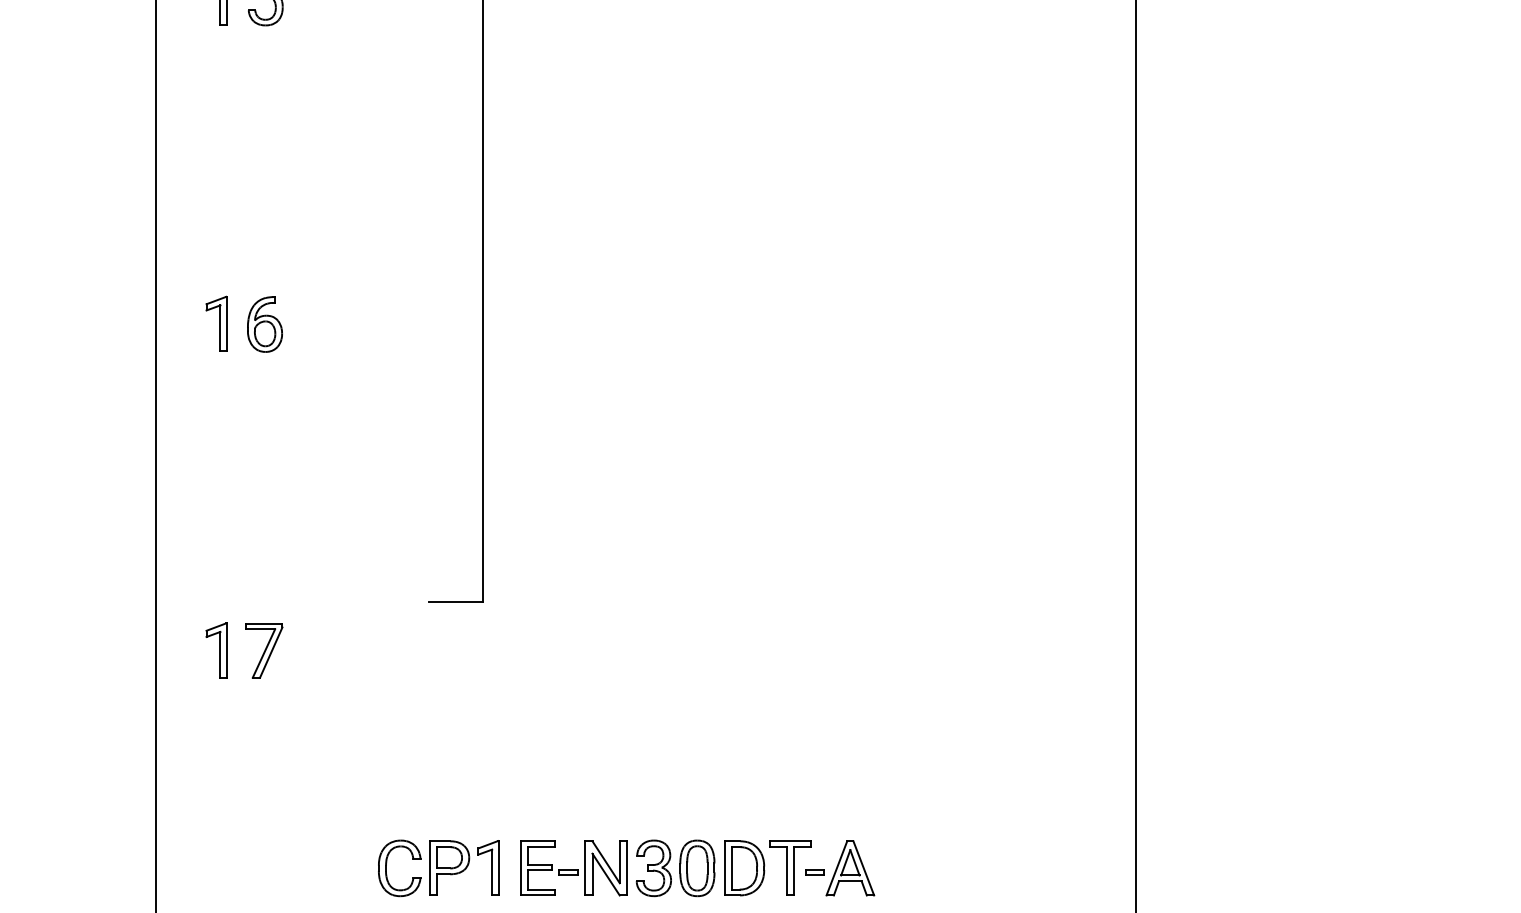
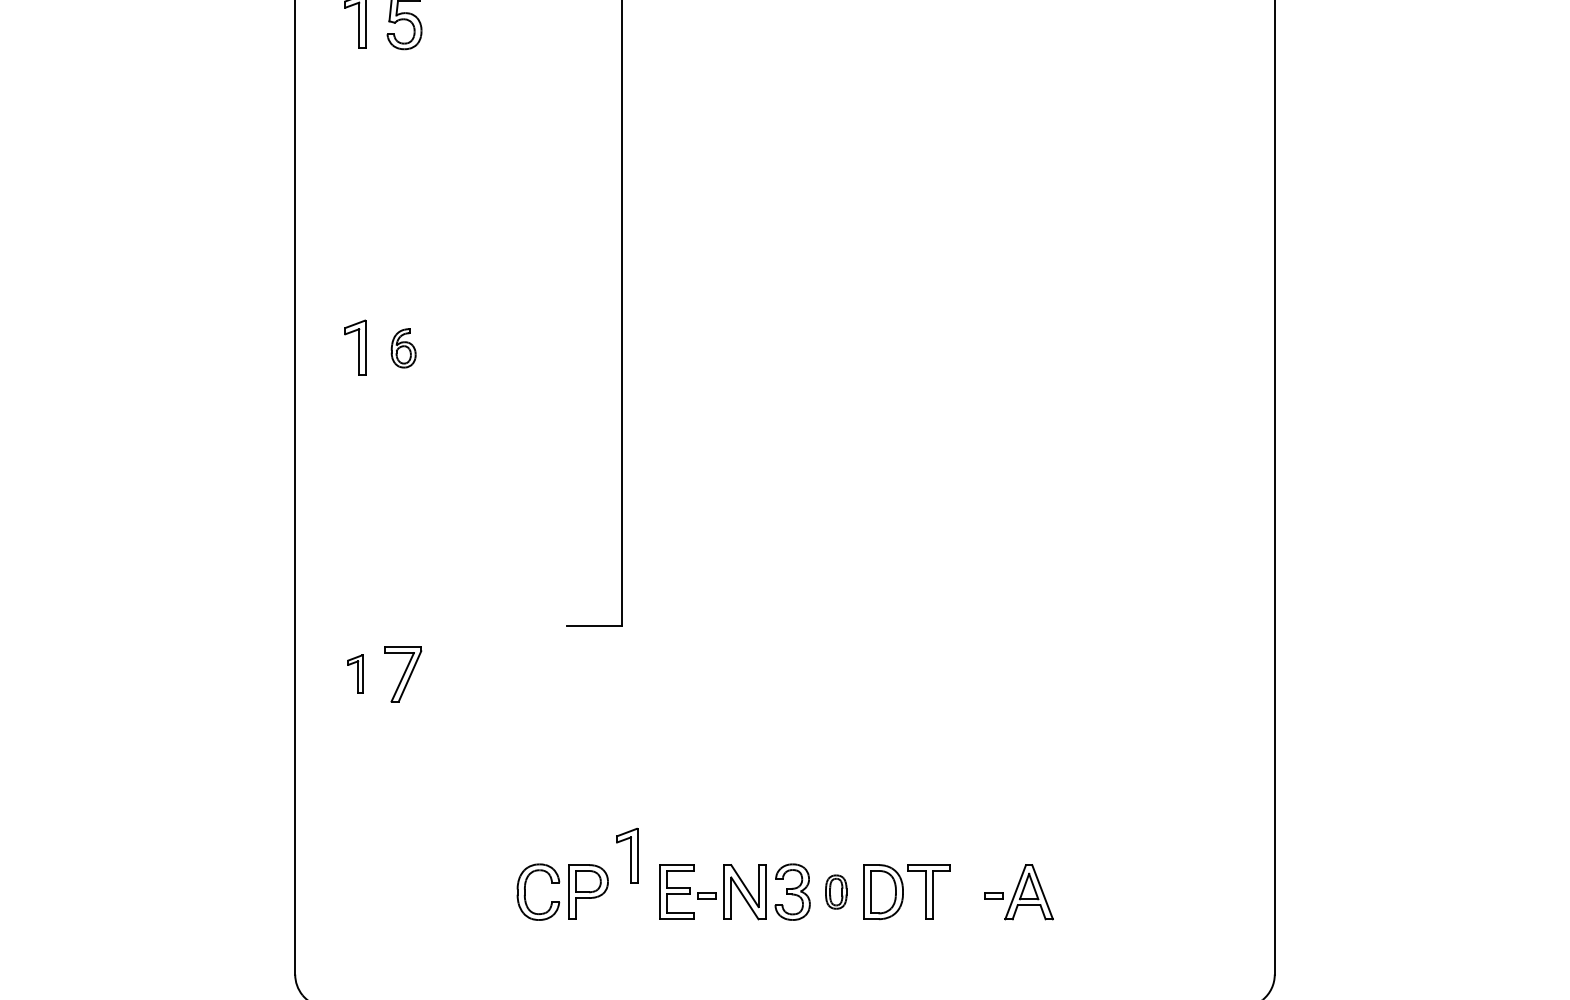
part: (264, 324) -> (403, 348), size x0.7
part: (216, 650) -> (355, 674), size x0.7
part: (488, 867) -> (627, 855), moved
part: (697, 867) -> (836, 891), size x0.6
part: (839, 868) -> (1018, 892), moved

